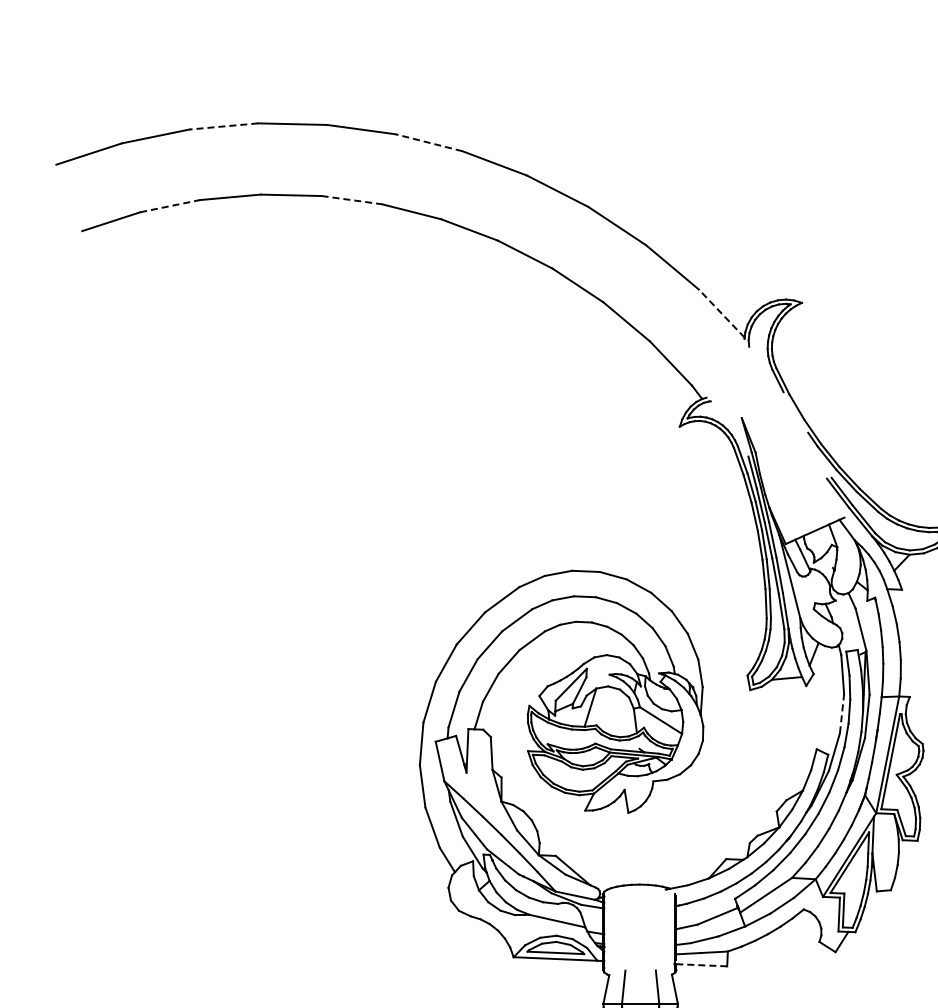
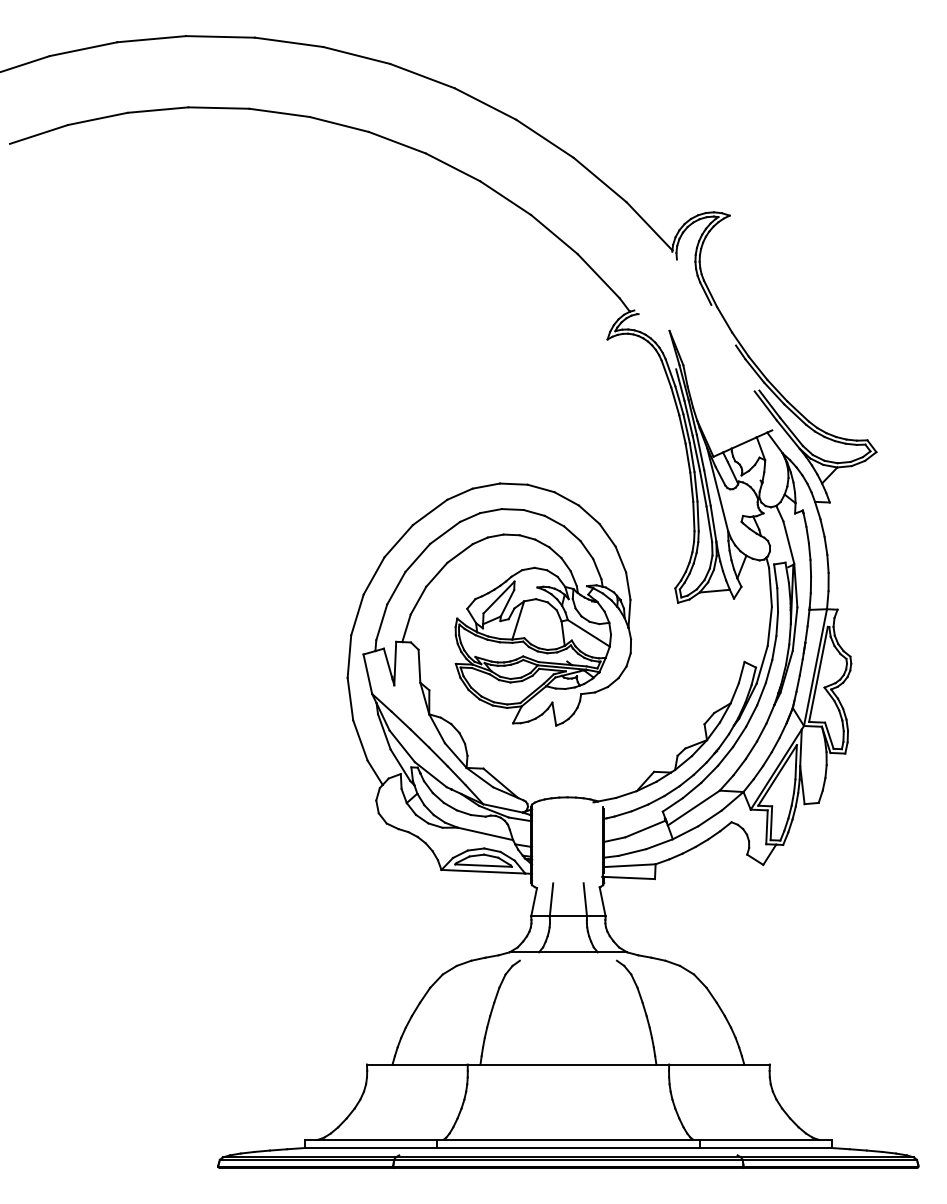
line: (223, 126) -> (151, 39), dashed -> solid
line: (428, 142) -> (356, 55), dashed -> solid
line: (352, 199) -> (280, 112), dashed -> solid
line: (170, 205) -> (98, 118), dashed -> solid
line: (721, 312) -> (649, 225), dashed -> solid
line: (841, 713) -> (769, 626), dashed -> solid
line: (702, 965) -> (630, 878), dashed -> solid

